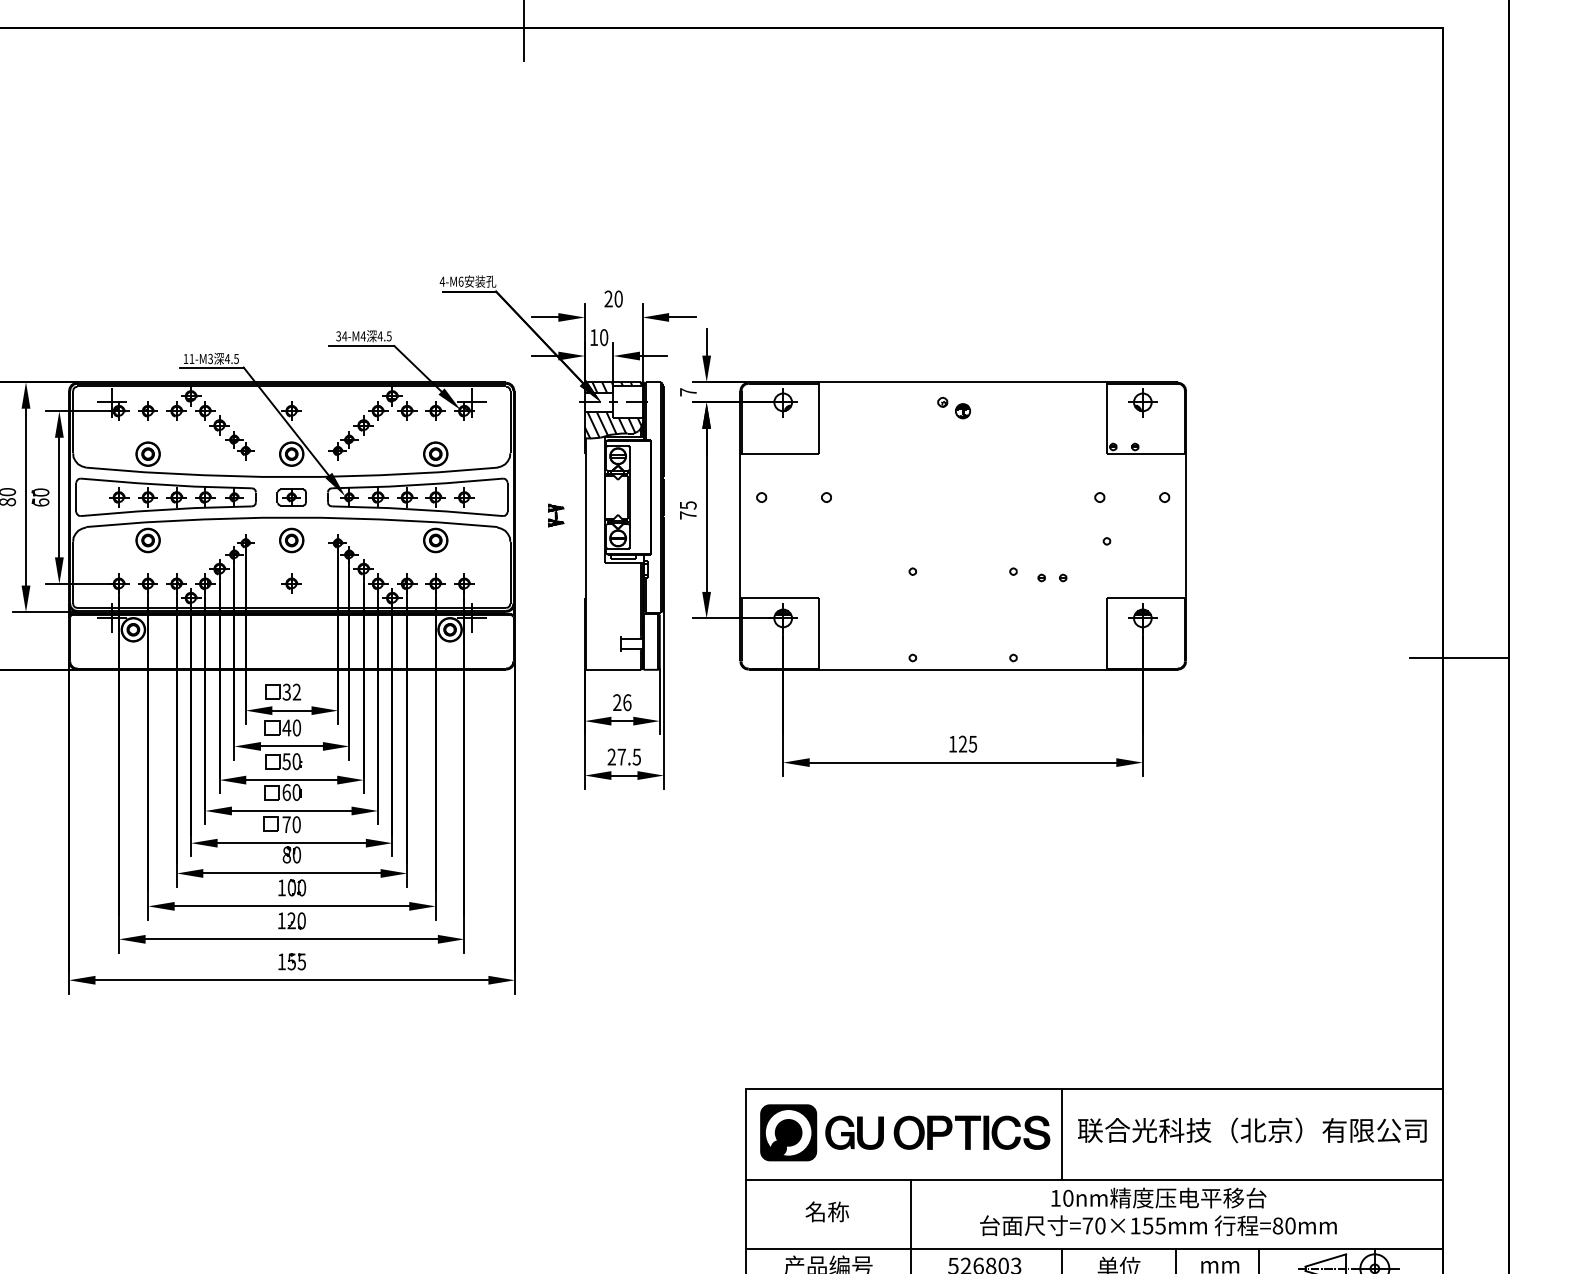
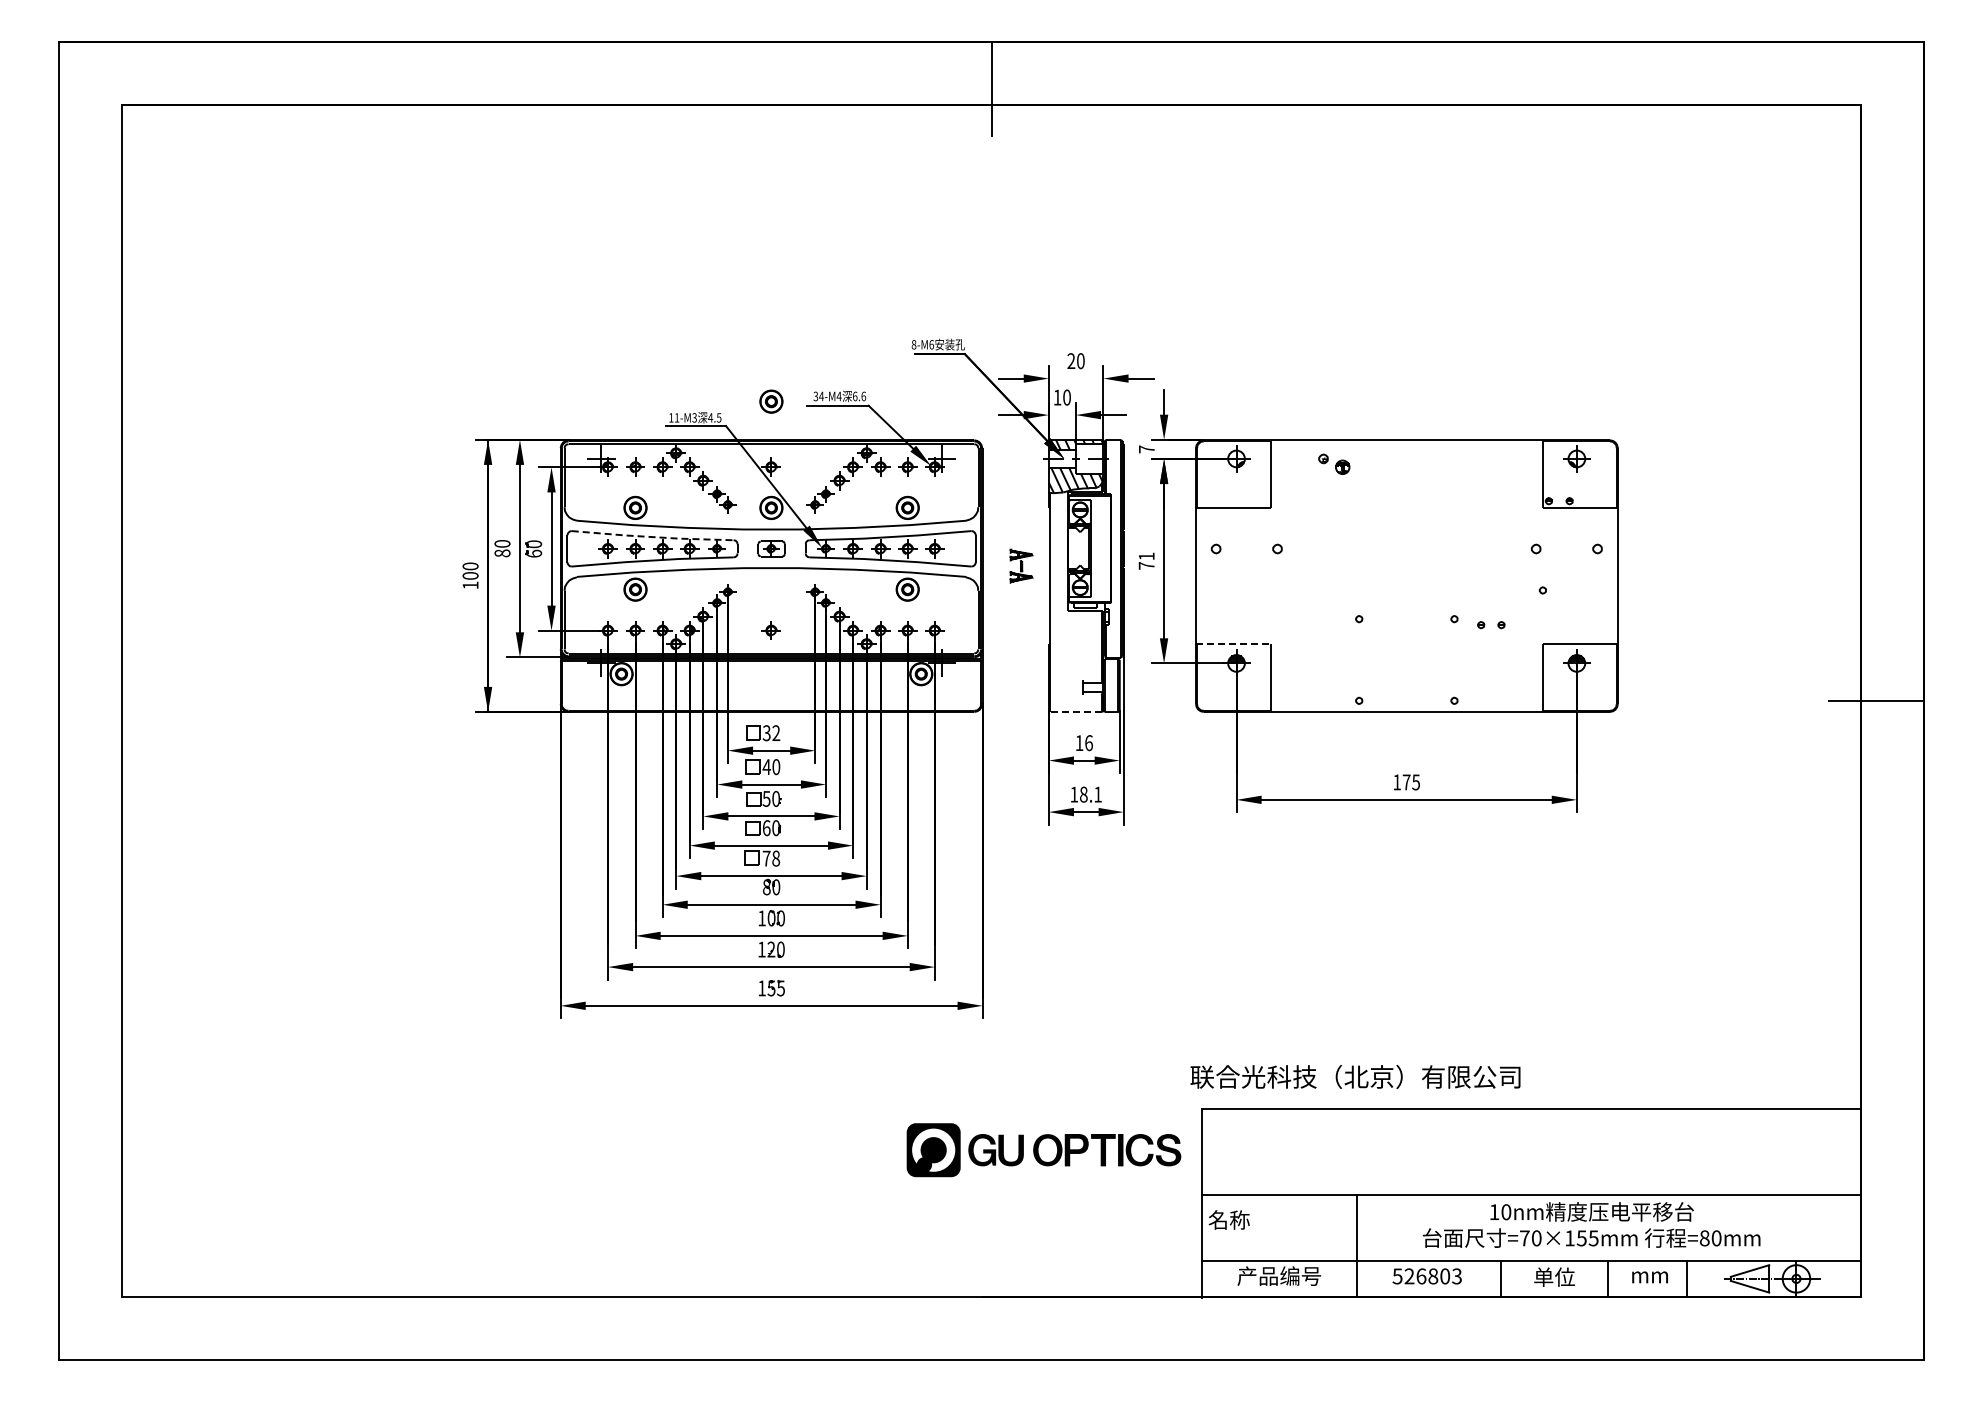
text: (441, 281) -> (913, 344), 4-M6 -> 8-M6
text: (383, 336) -> (858, 396), 4.5 -> 6.6
part: (954, 407) -> (1334, 463), moved
line: (167, 485) -> (653, 537), solid -> dashed
text: (688, 505) -> (1146, 556), 75 -> 71
part: (555, 514) -> (1021, 565), size x1.6
part: (291, 540) -> (771, 401), moved
line: (780, 598) -> (1233, 644), solid -> dashed
line: (613, 670) -> (1075, 712), solid -> dashed
text: (617, 702) -> (1079, 742), 26 -> 16
text: (962, 744) -> (1406, 782), 125 -> 175
text: (623, 756) -> (1085, 794), 27.5 -> 18.1
text: (297, 824) -> (776, 858), 70 -> 78
text: (1252, 1129) -> (1355, 1076), moved
part: (904, 1133) -> (1043, 1150), moved
line: (1062, 1134) -> (1500, 1151), removed
text: (826, 1211) -> (1228, 1219), moved

